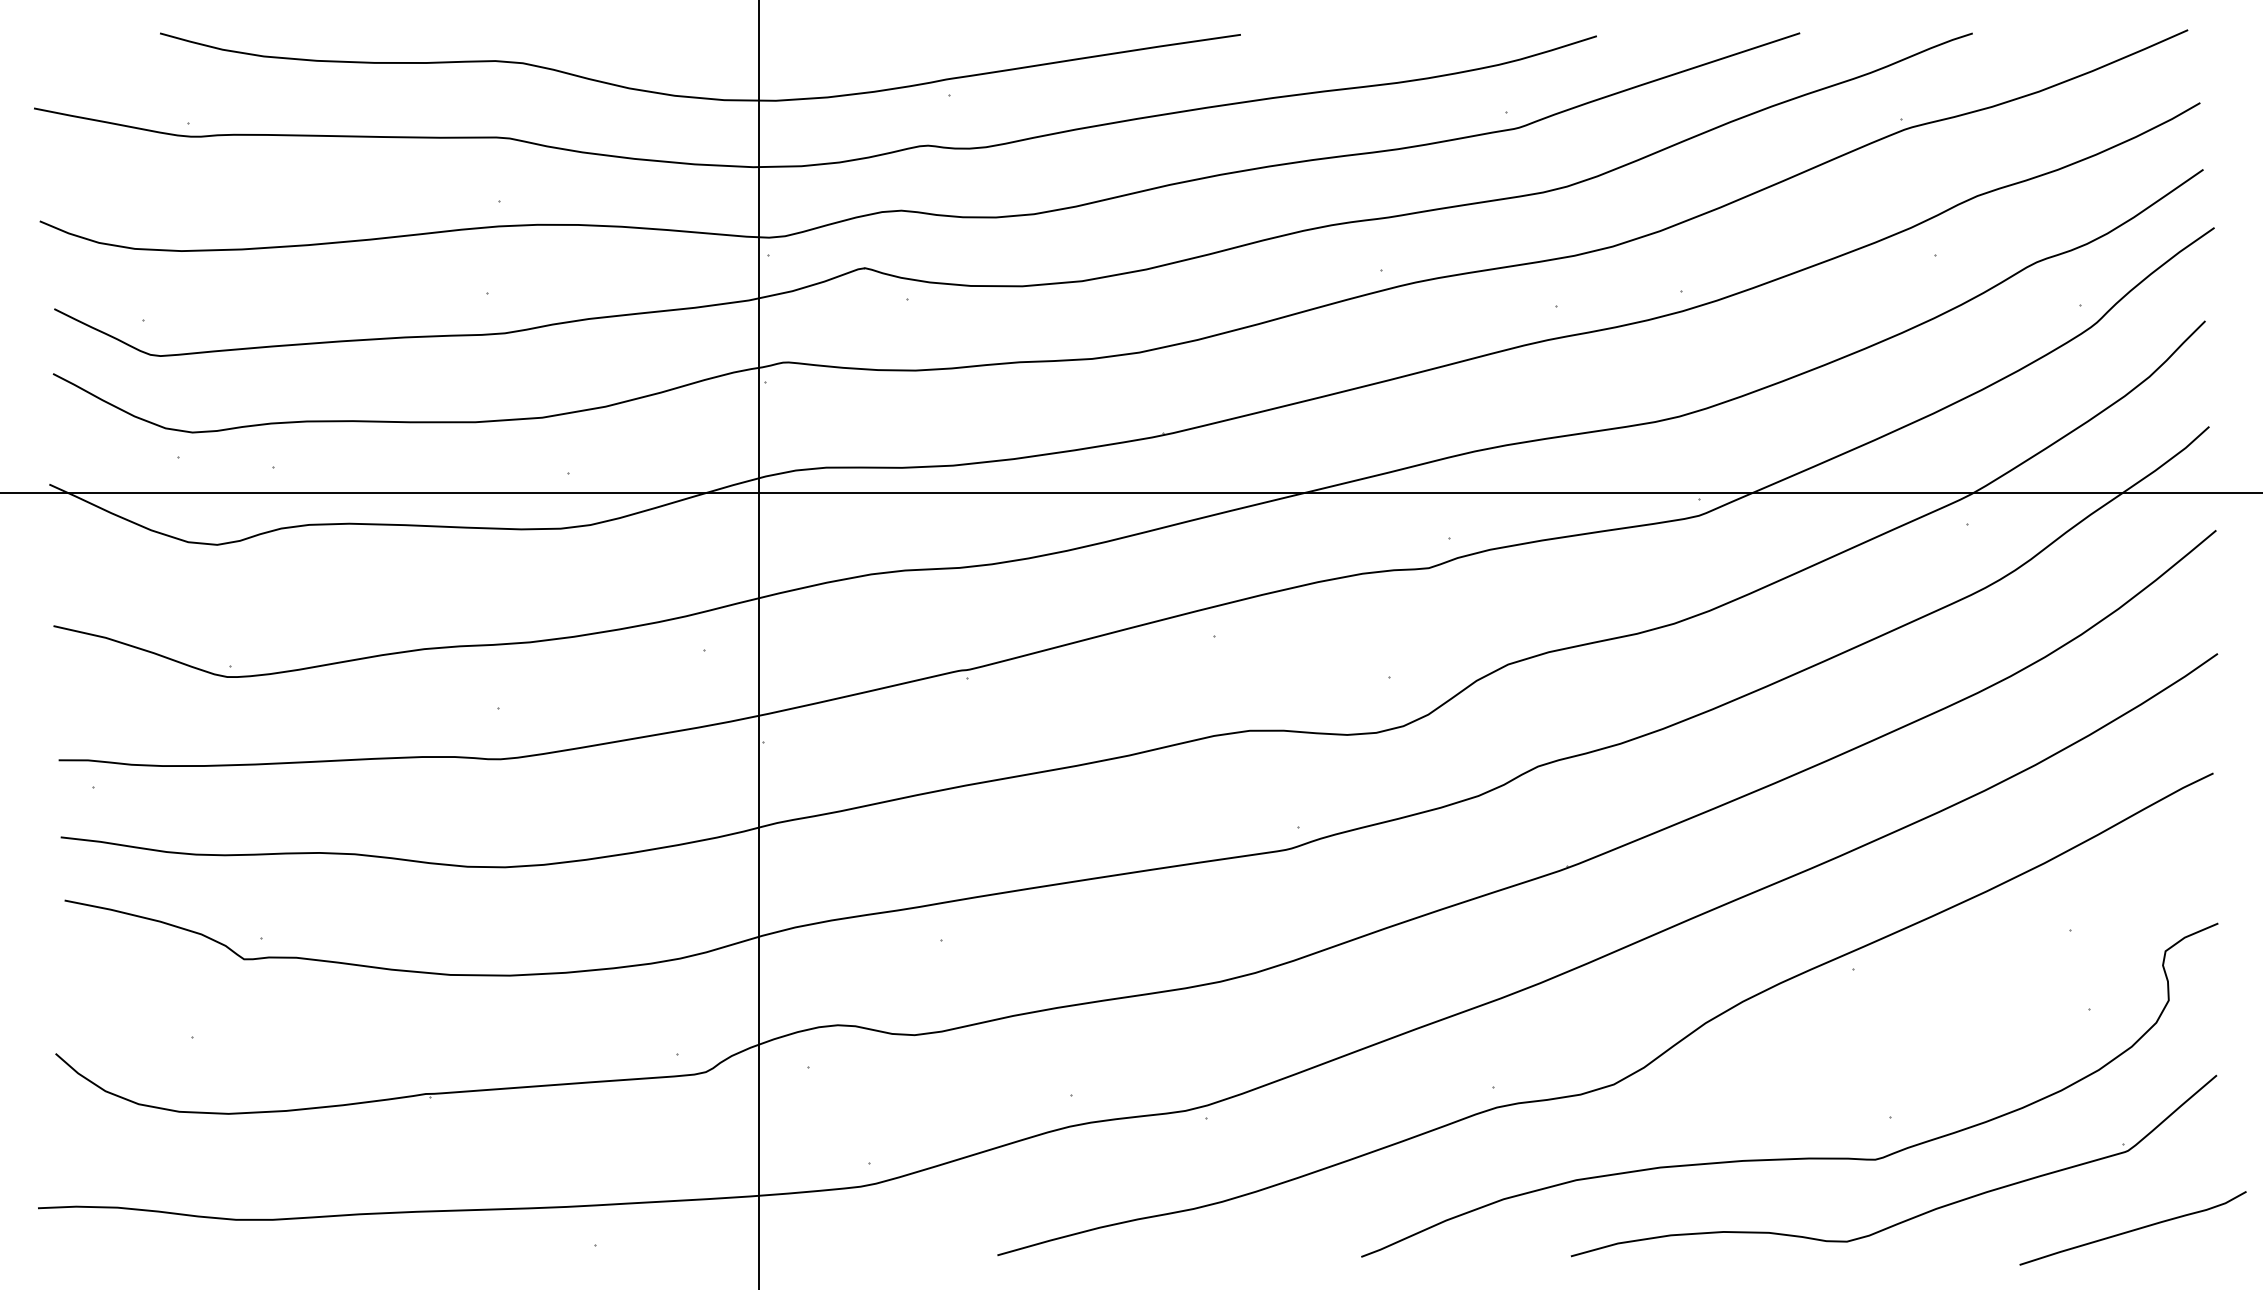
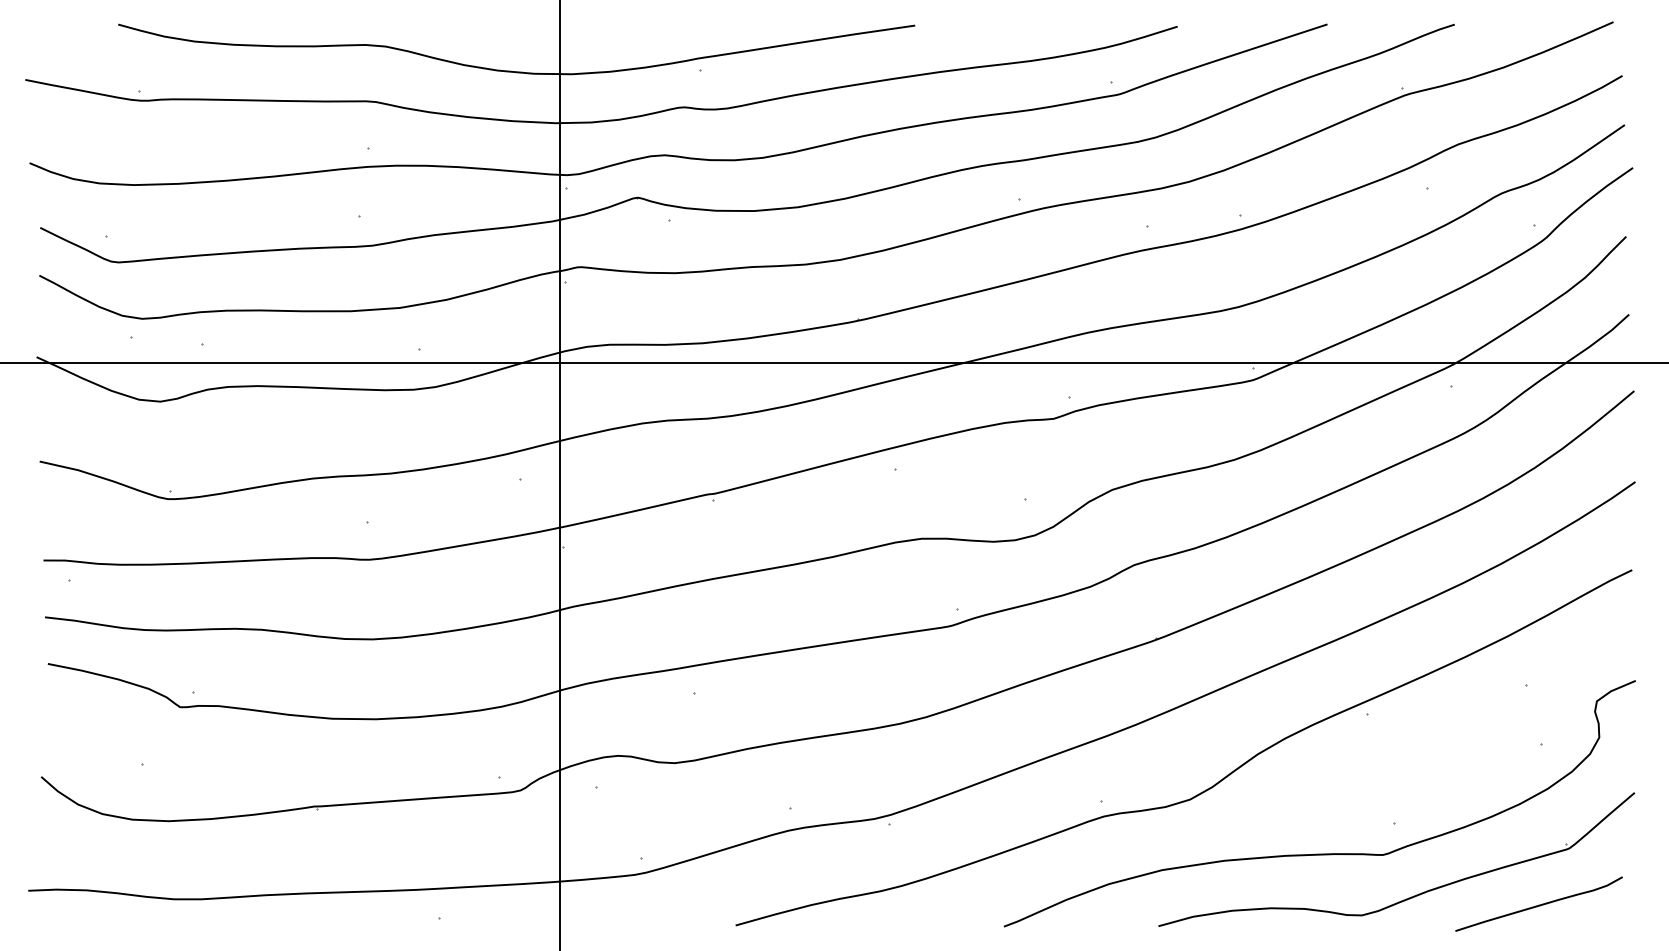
curve: (2132, 1229) -> (1538, 904), moved

